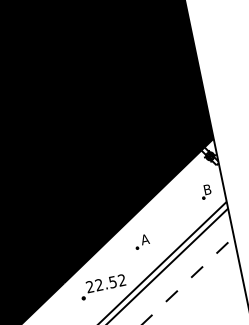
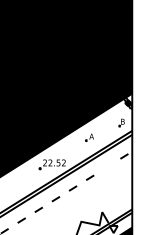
part: (141, 241) -> (89, 137), moved
line: (197, 270) -> (107, 166), removed

